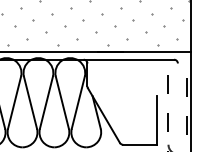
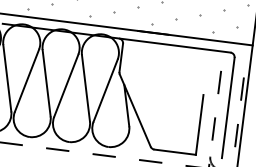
line: (177, 103) -> (227, 107), added

